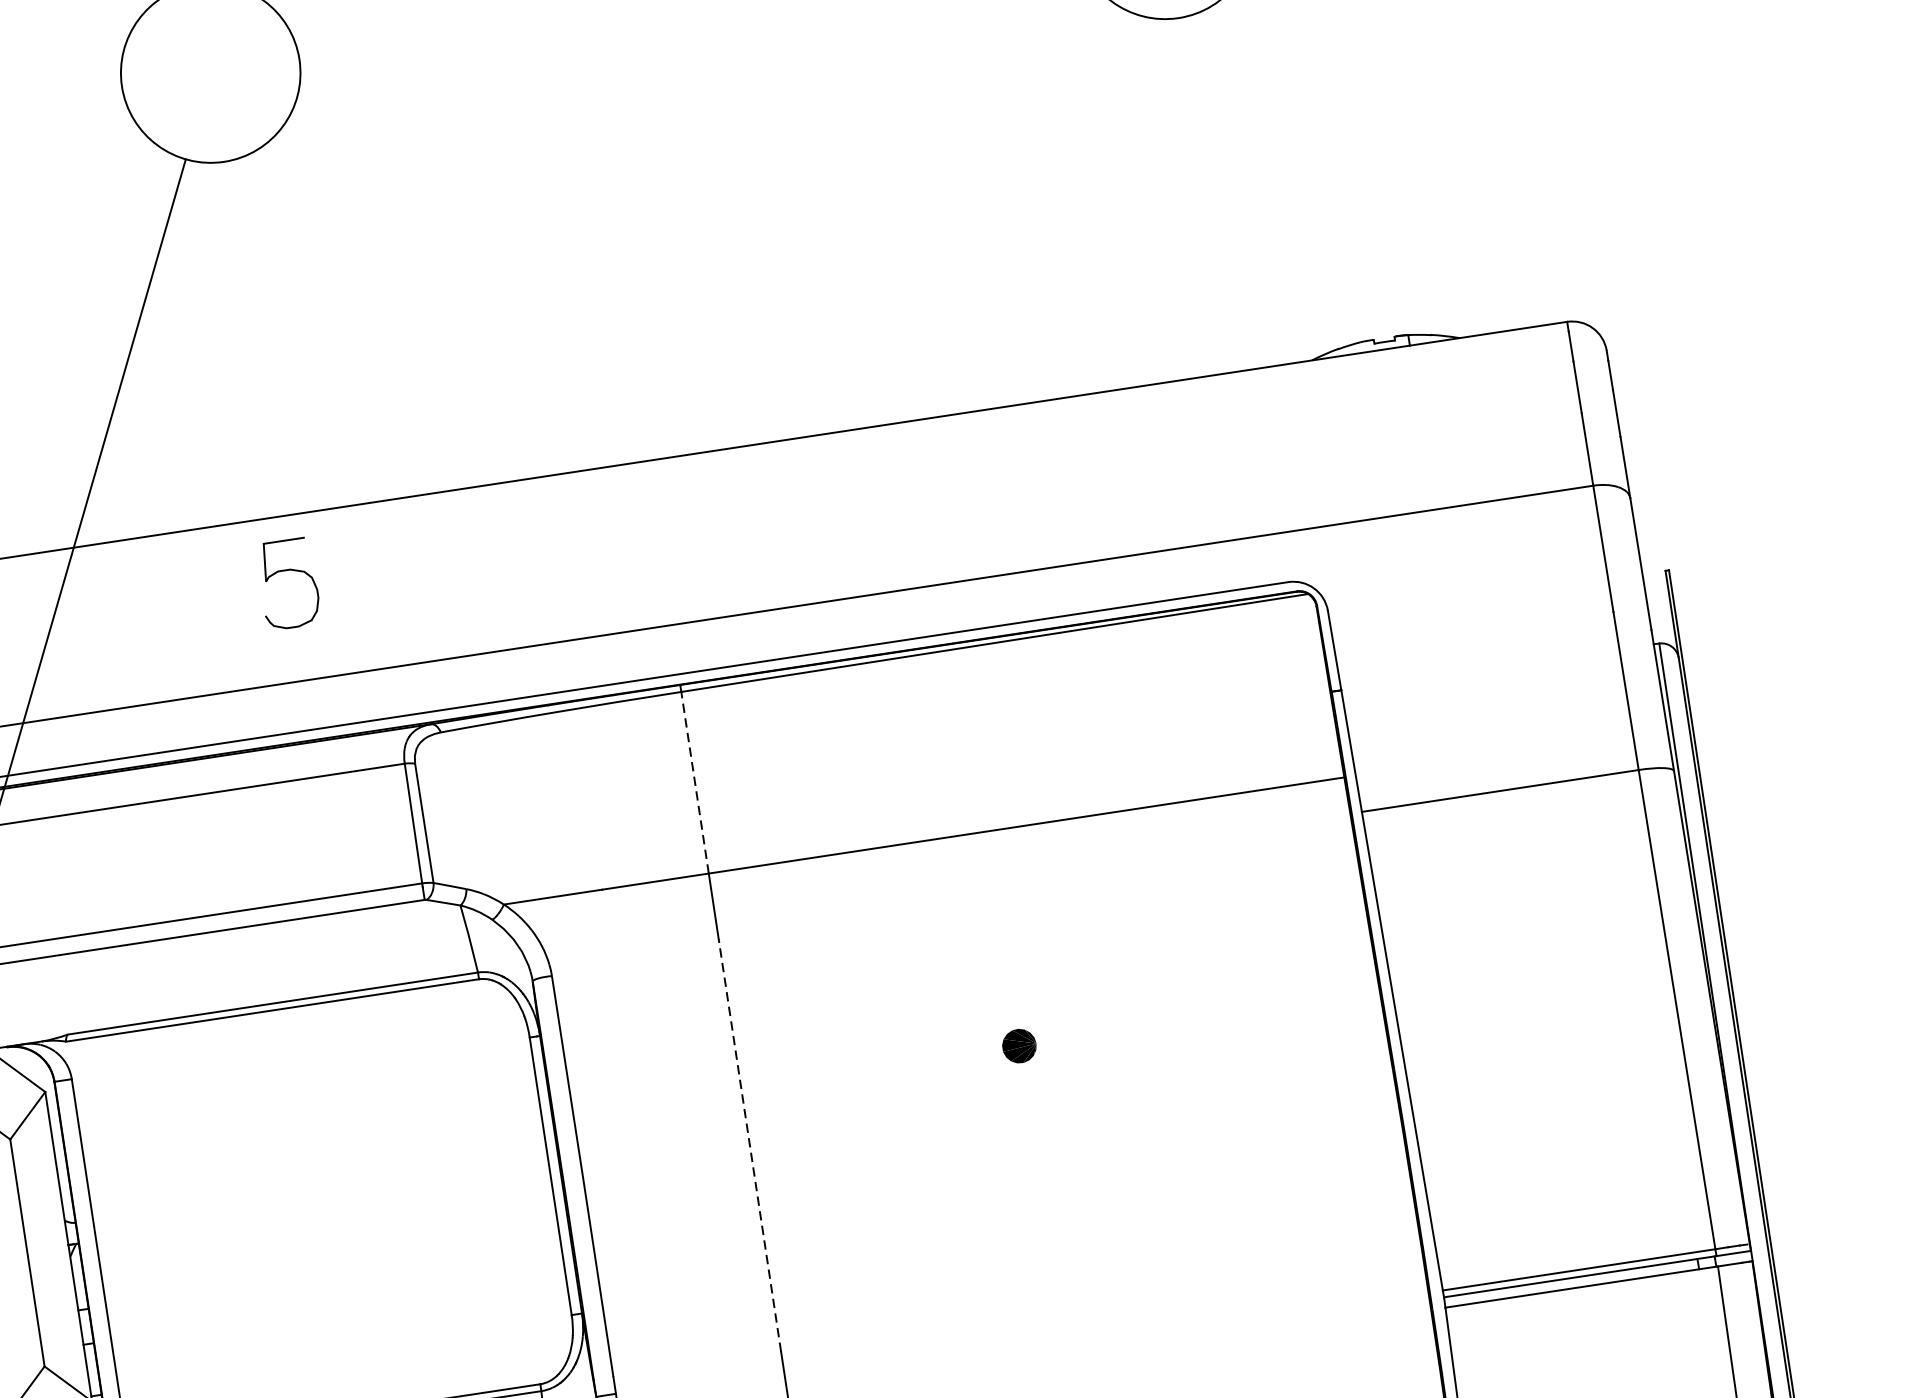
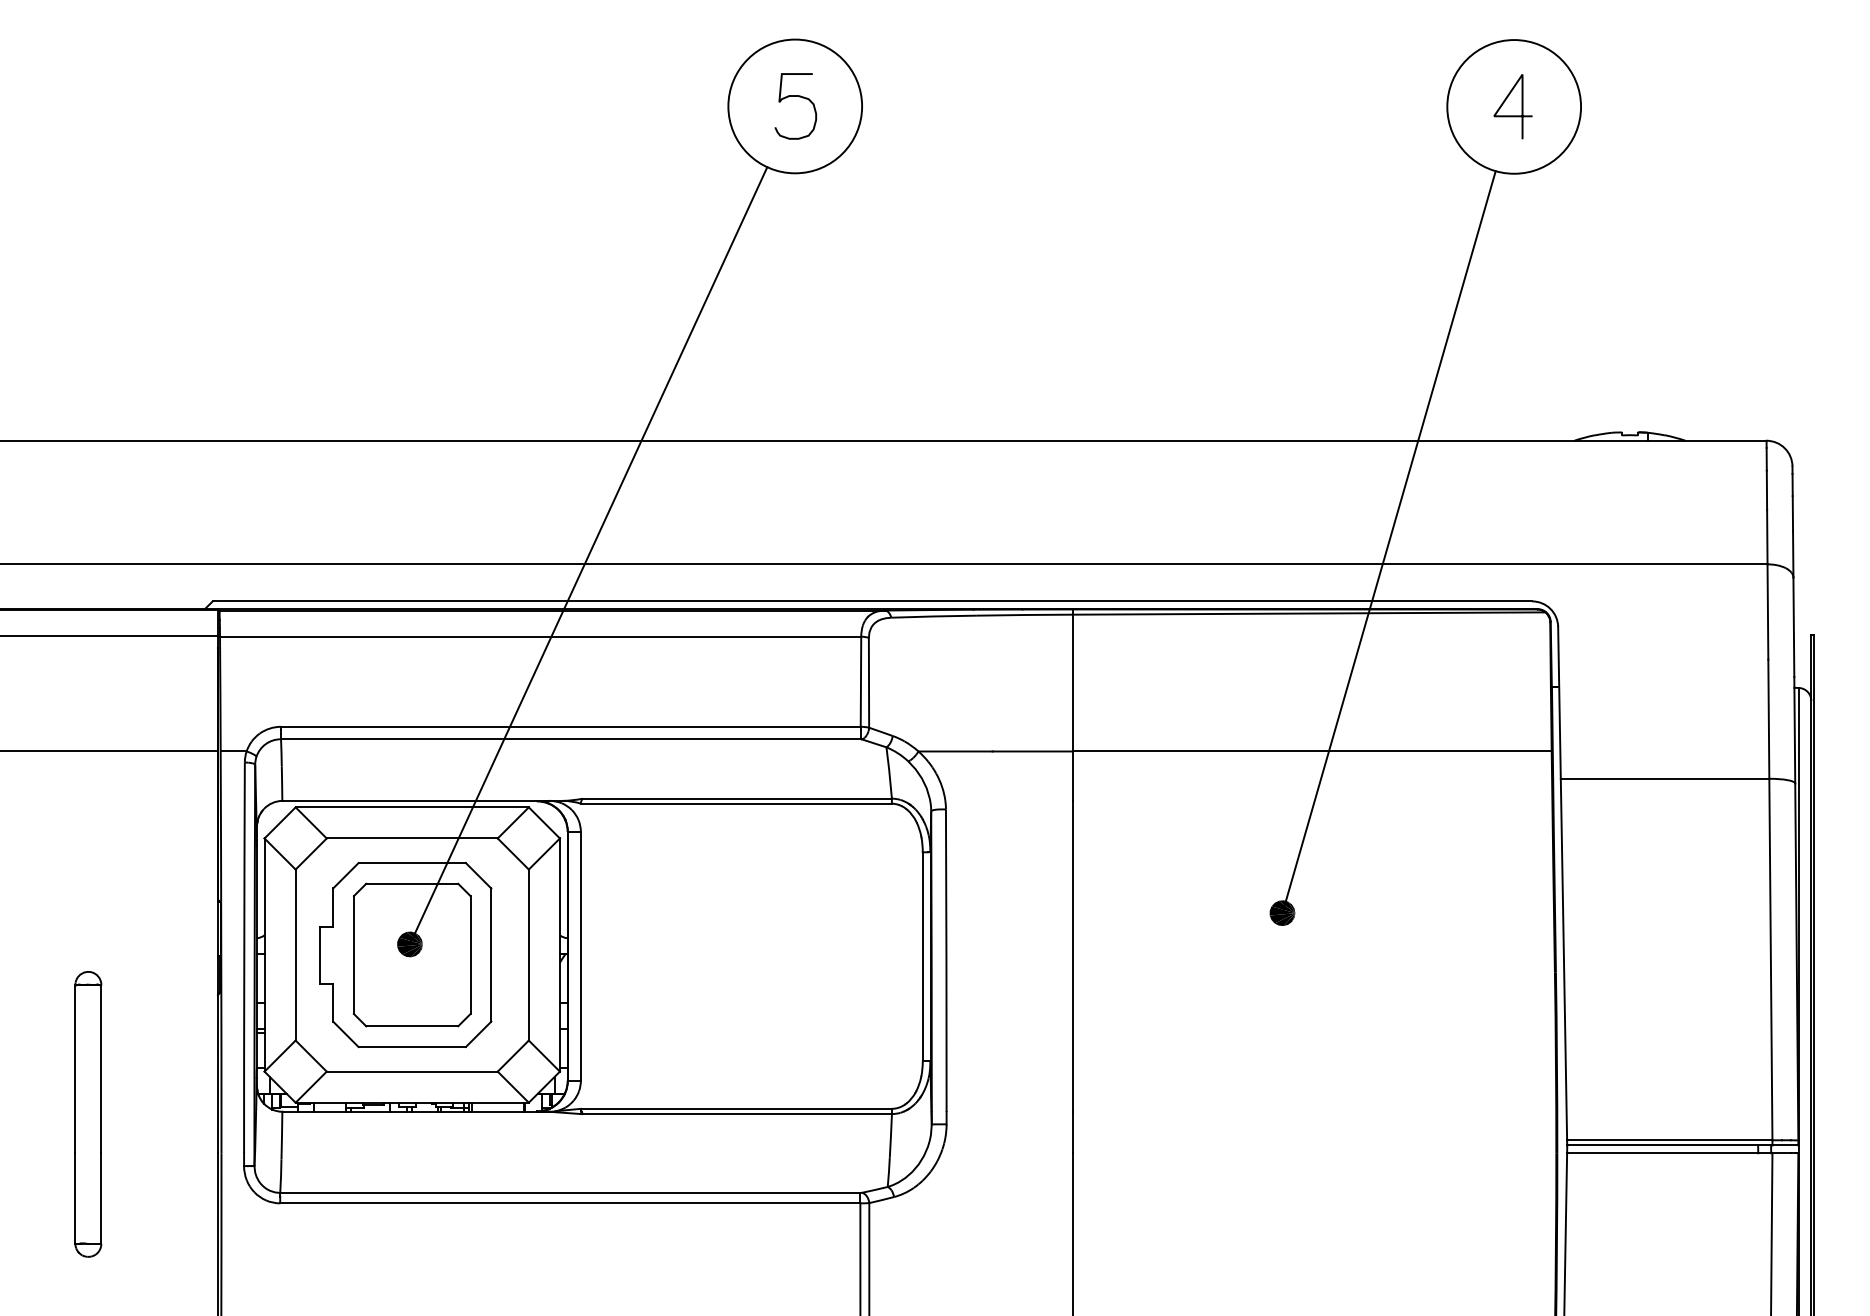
line: (1085, 532) -> (1388, 542), added
curve: (291, 571) -> (799, 97), moved
line: (694, 782) -> (1072, 682), dashed -> solid
line: (749, 1144) -> (1072, 955), dashed -> solid

